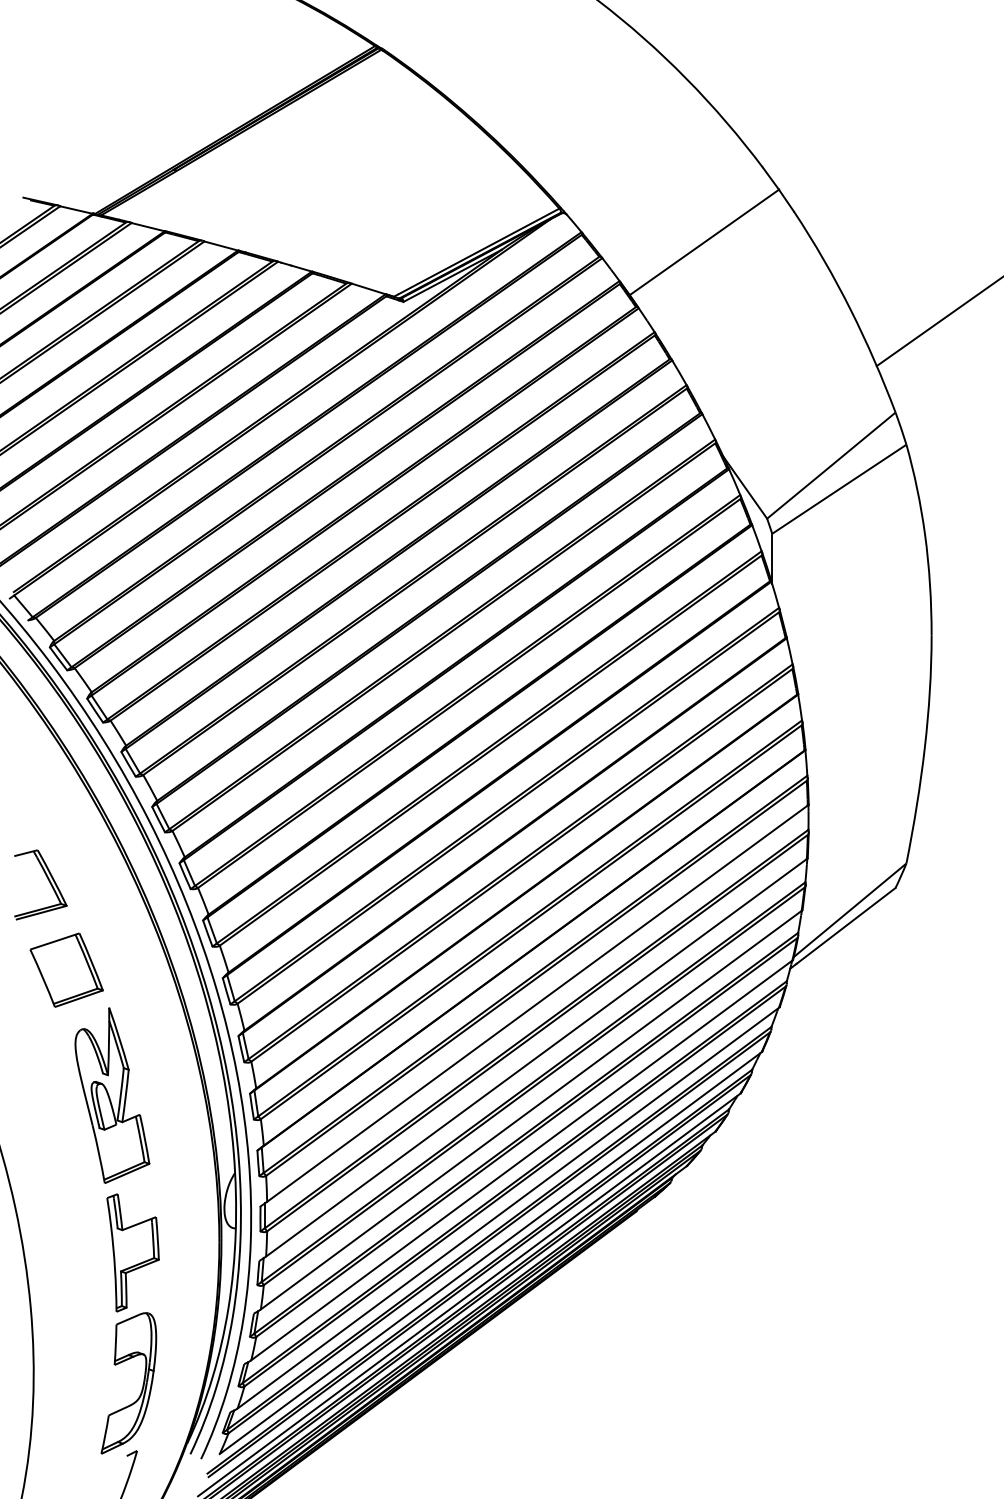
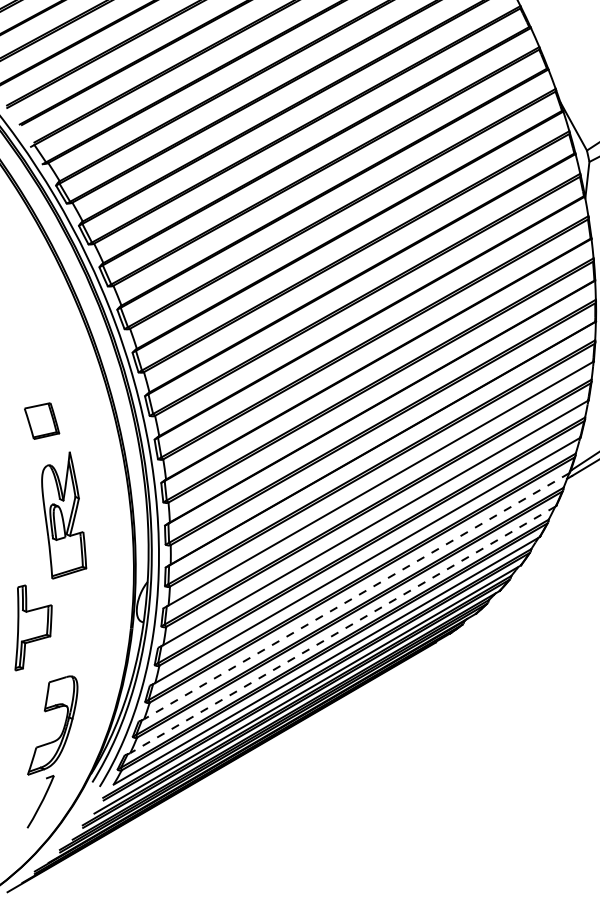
part: (48, 881) -> (36, 355), removed
part: (66, 969) -> (41, 420), size x0.7
line: (521, 1160) -> (356, 596), solid -> dashed
line: (508, 1208) -> (343, 630), solid -> dashed
part: (132, 1252) -> (31, 628), moved

